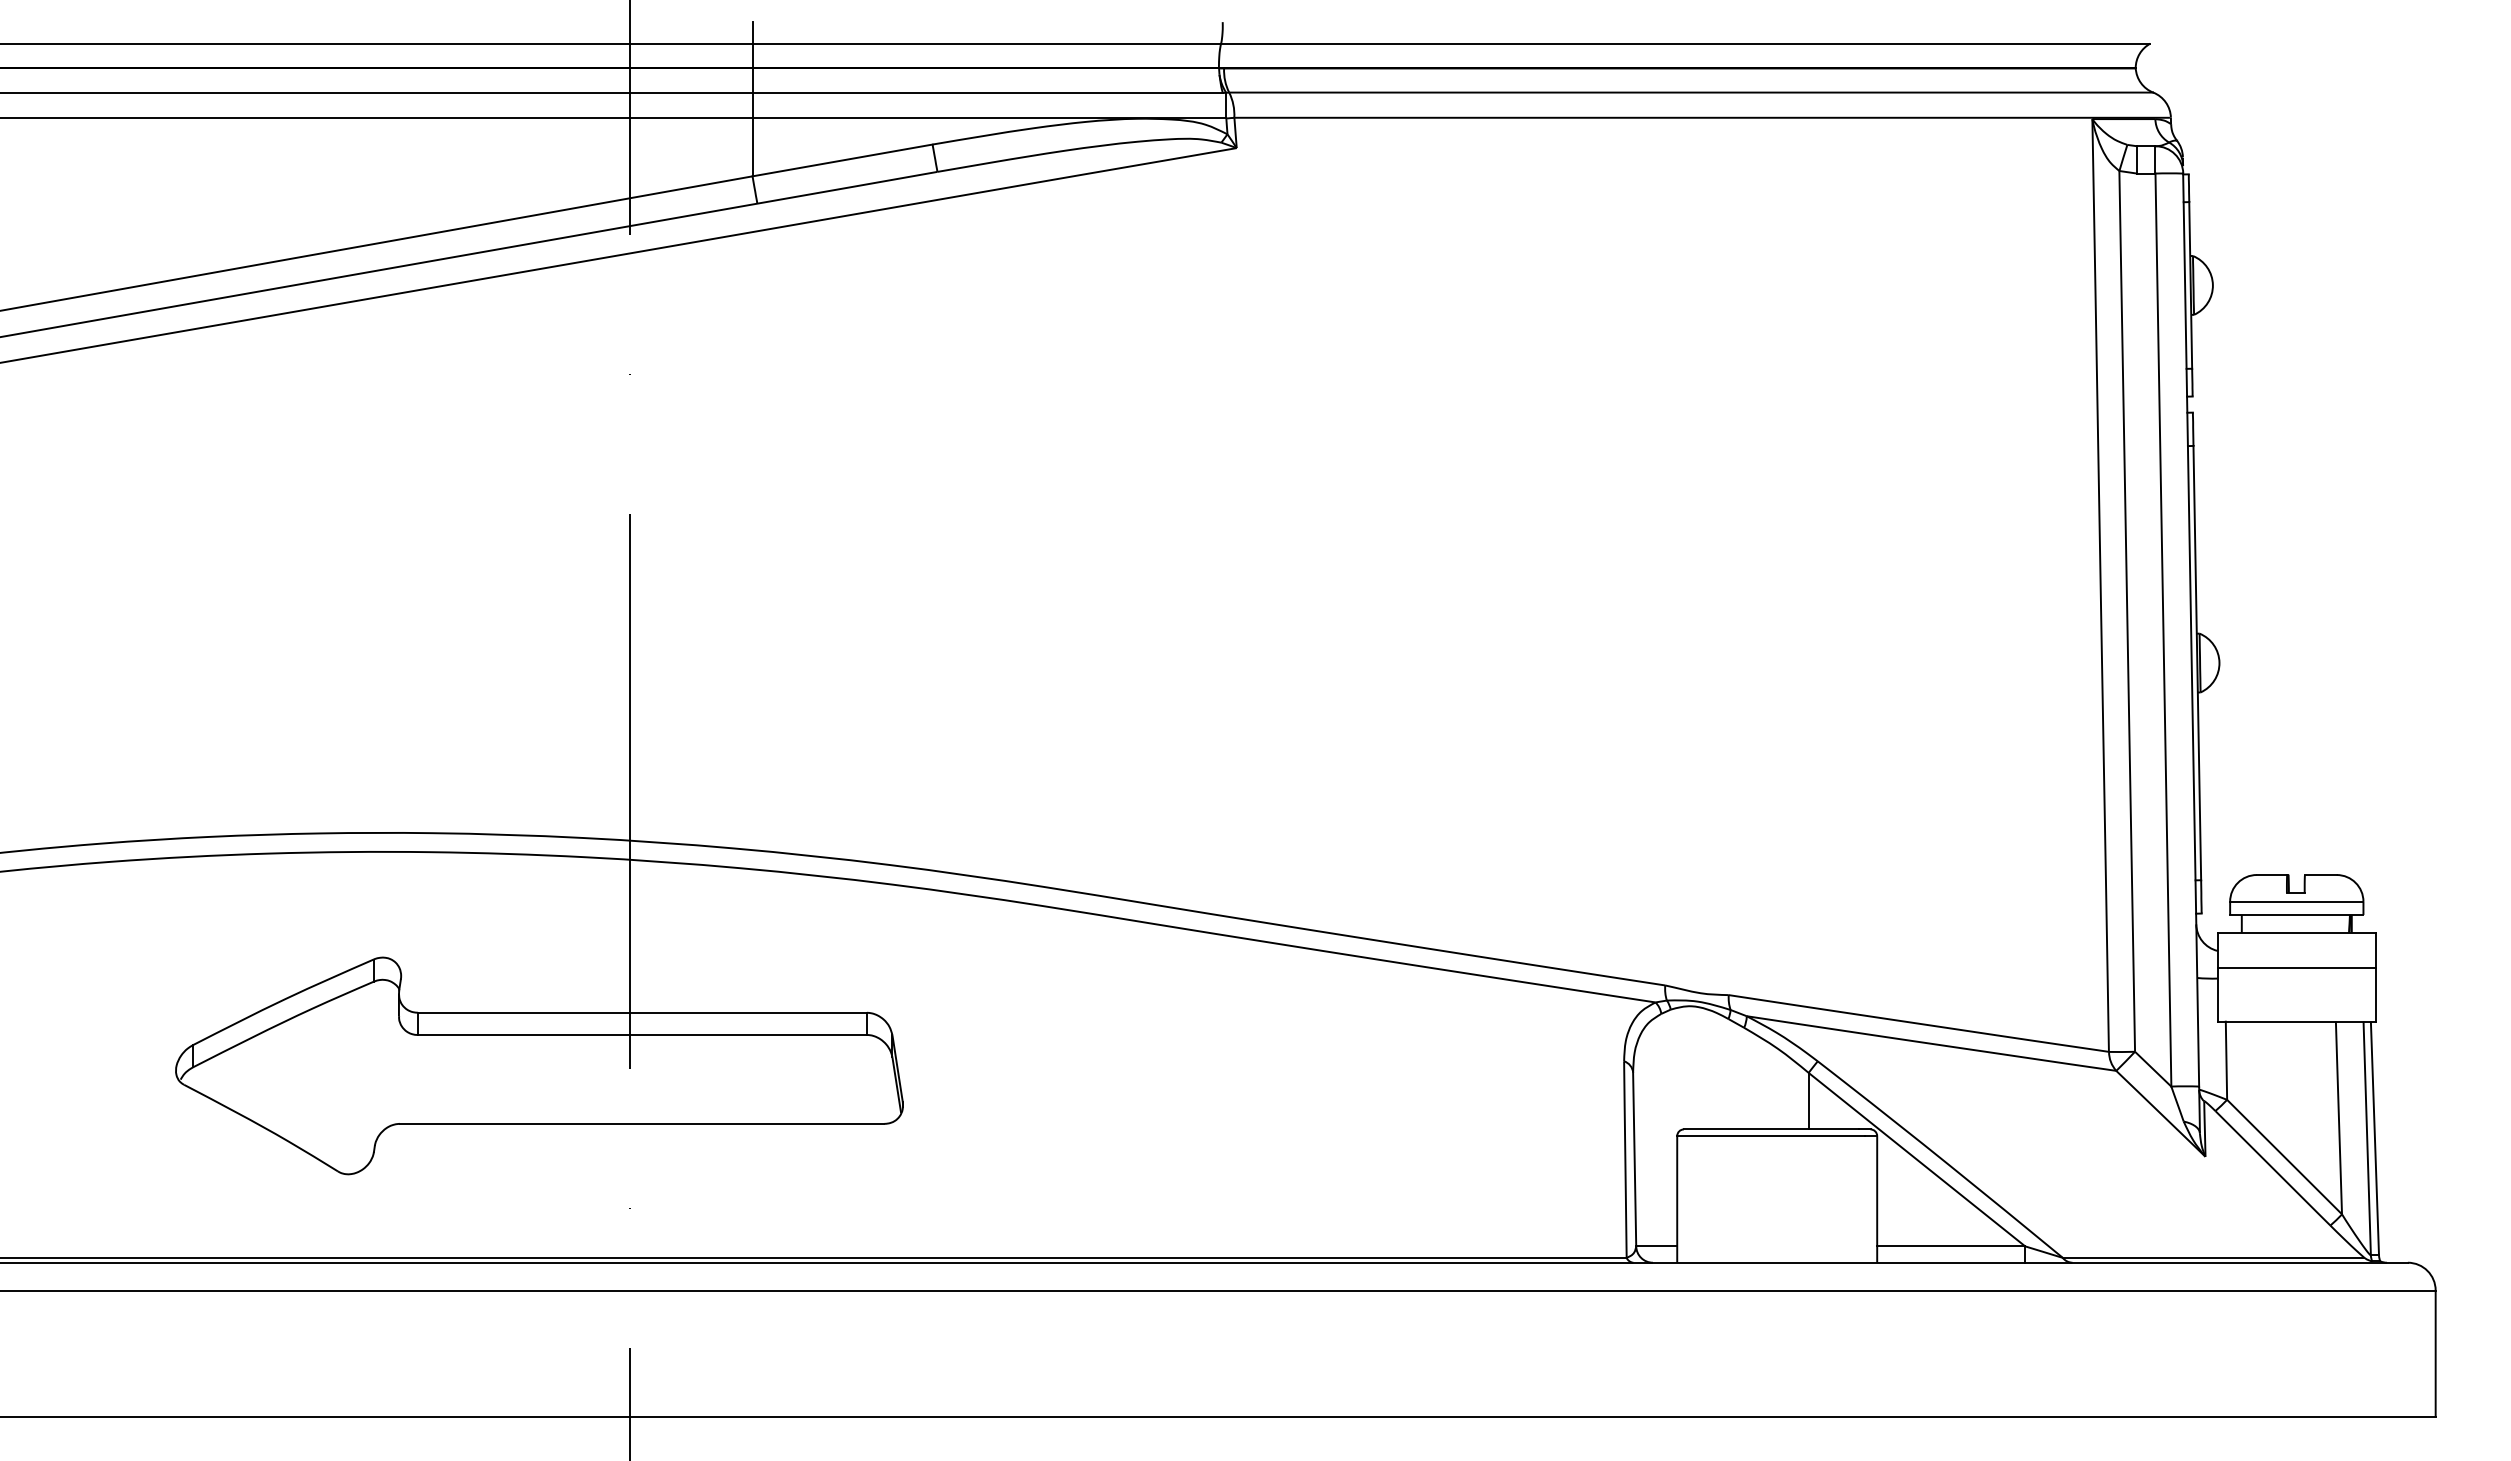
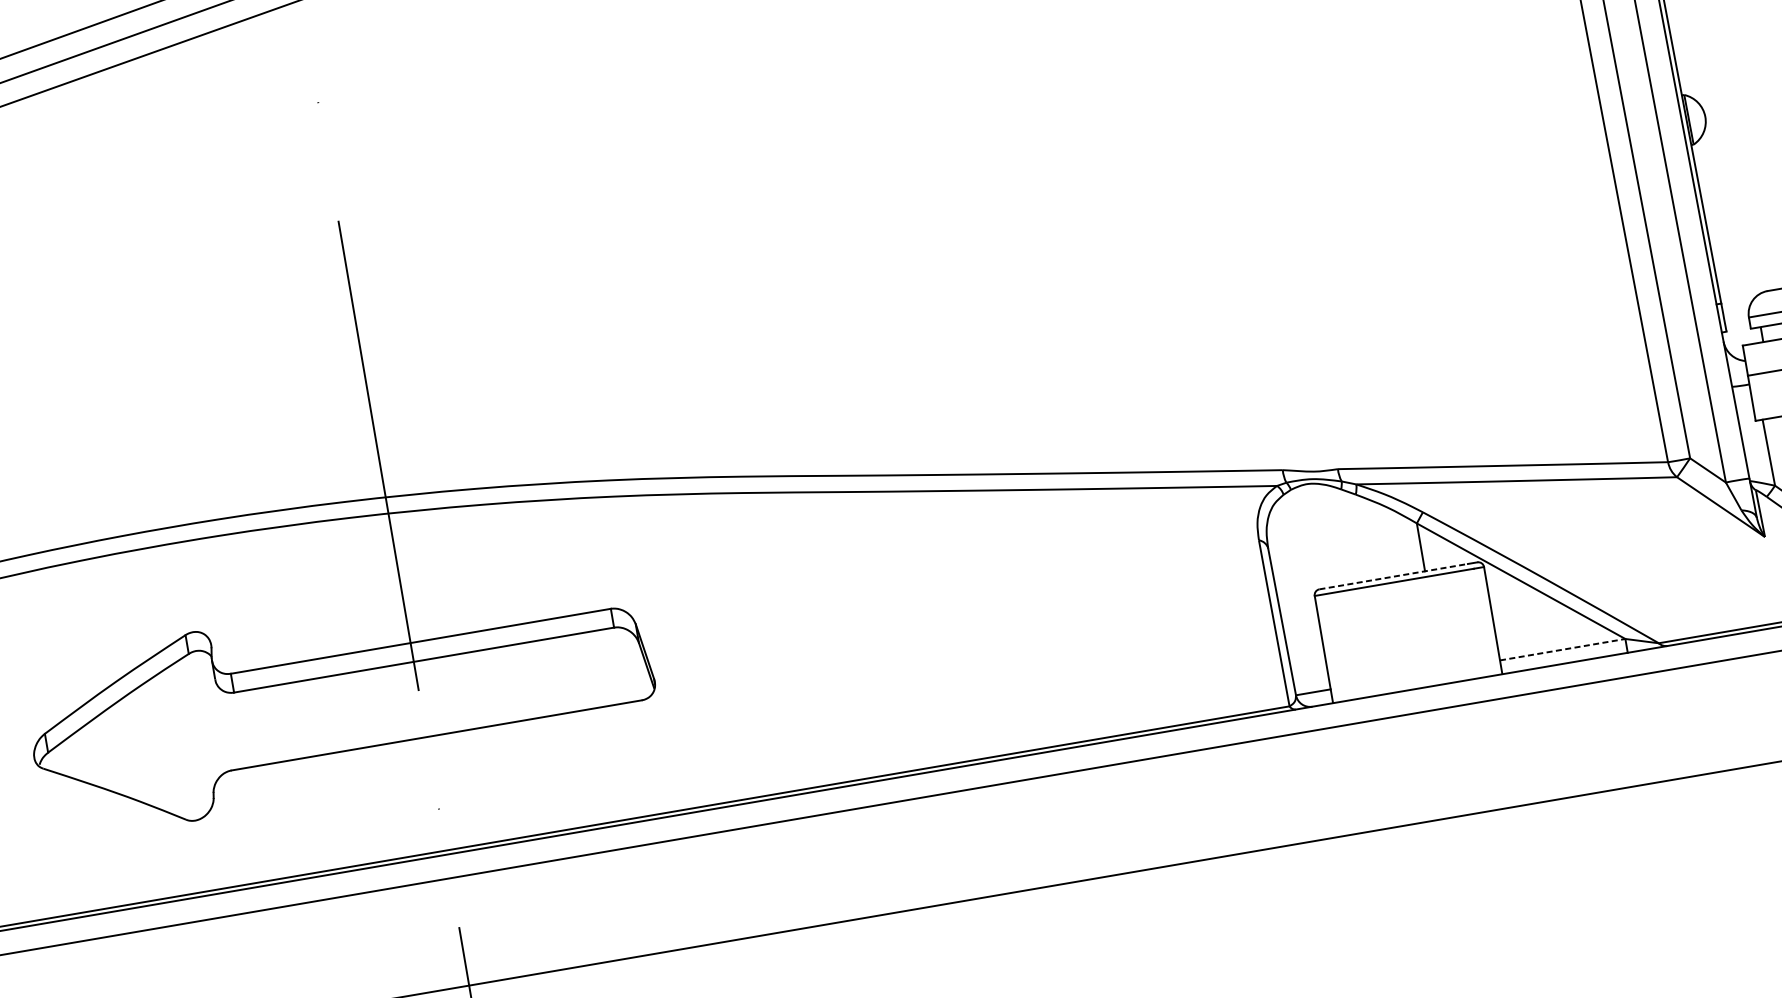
line: (1771, 1129) -> (1393, 576), solid -> dashed
line: (1951, 1246) -> (1562, 649), solid -> dashed

